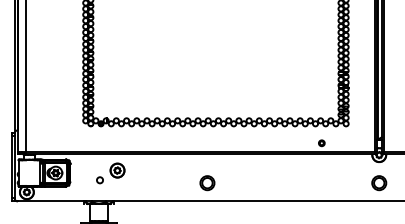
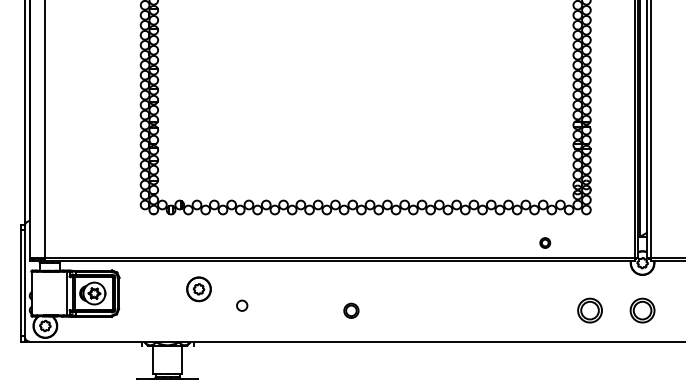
circle: (99, 180) -> (241, 306), moved
part: (207, 183) -> (351, 311), size x0.6
part: (348, 183) -> (590, 311), added

